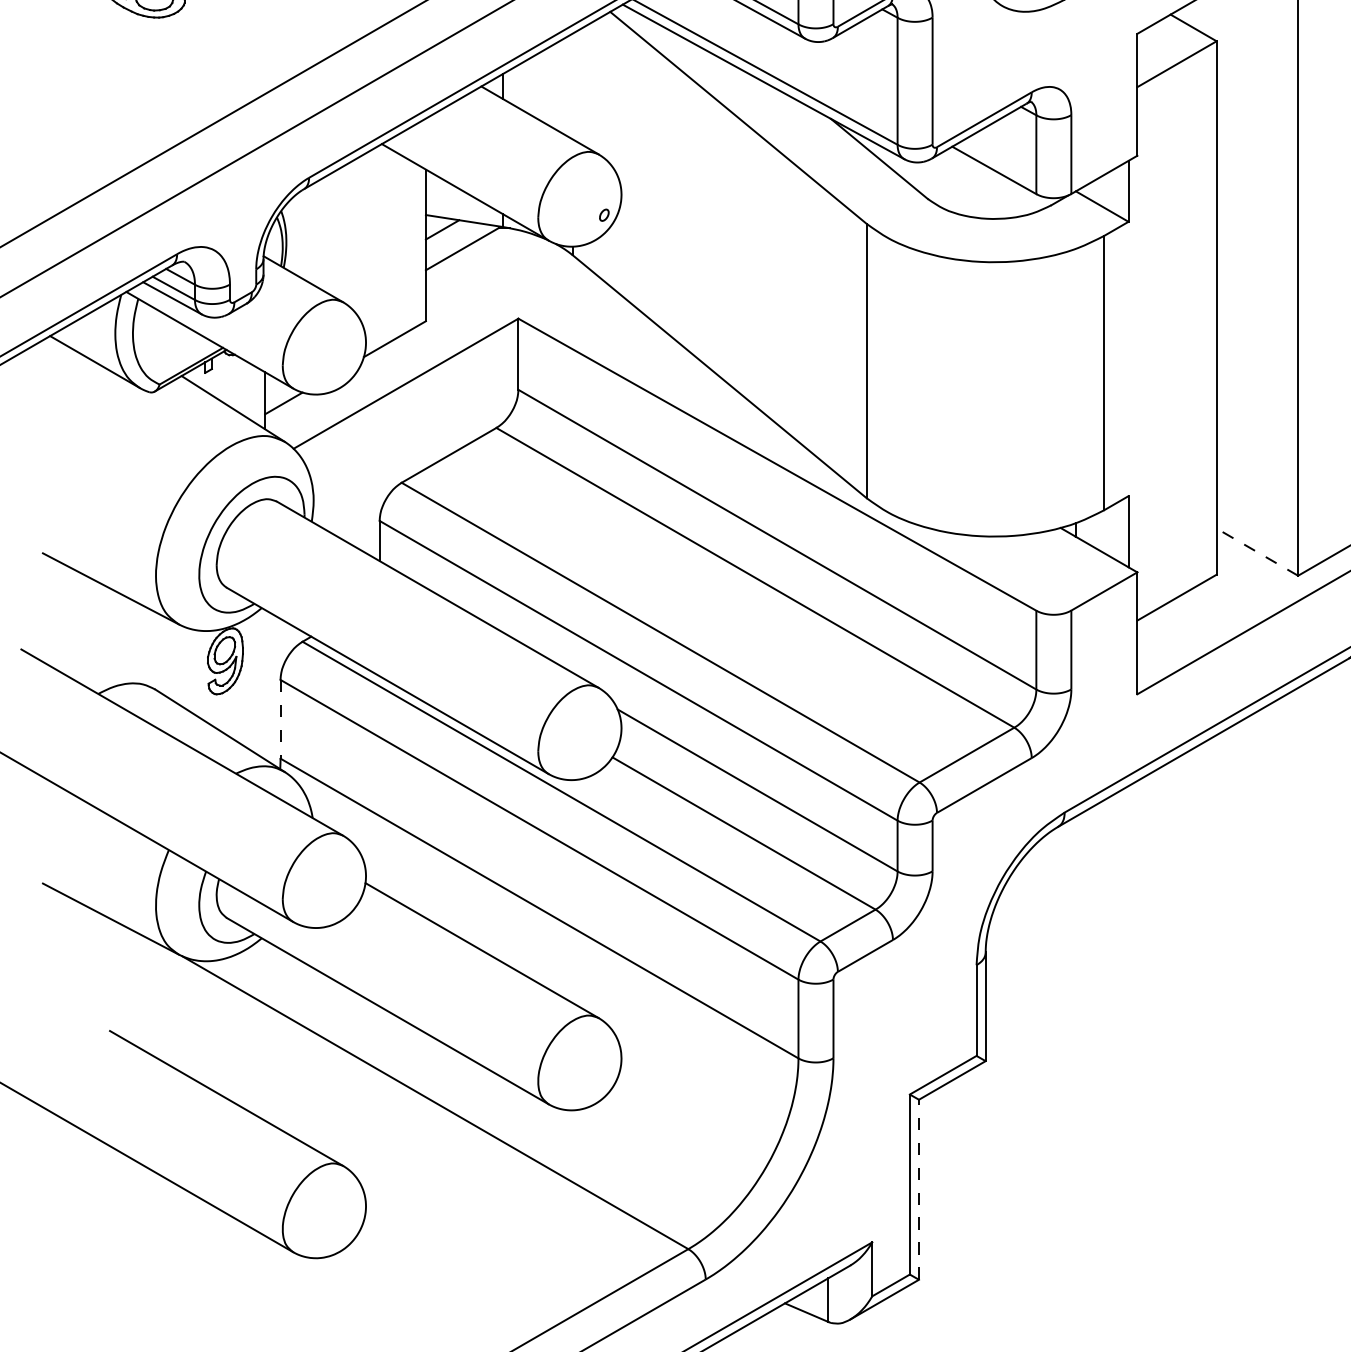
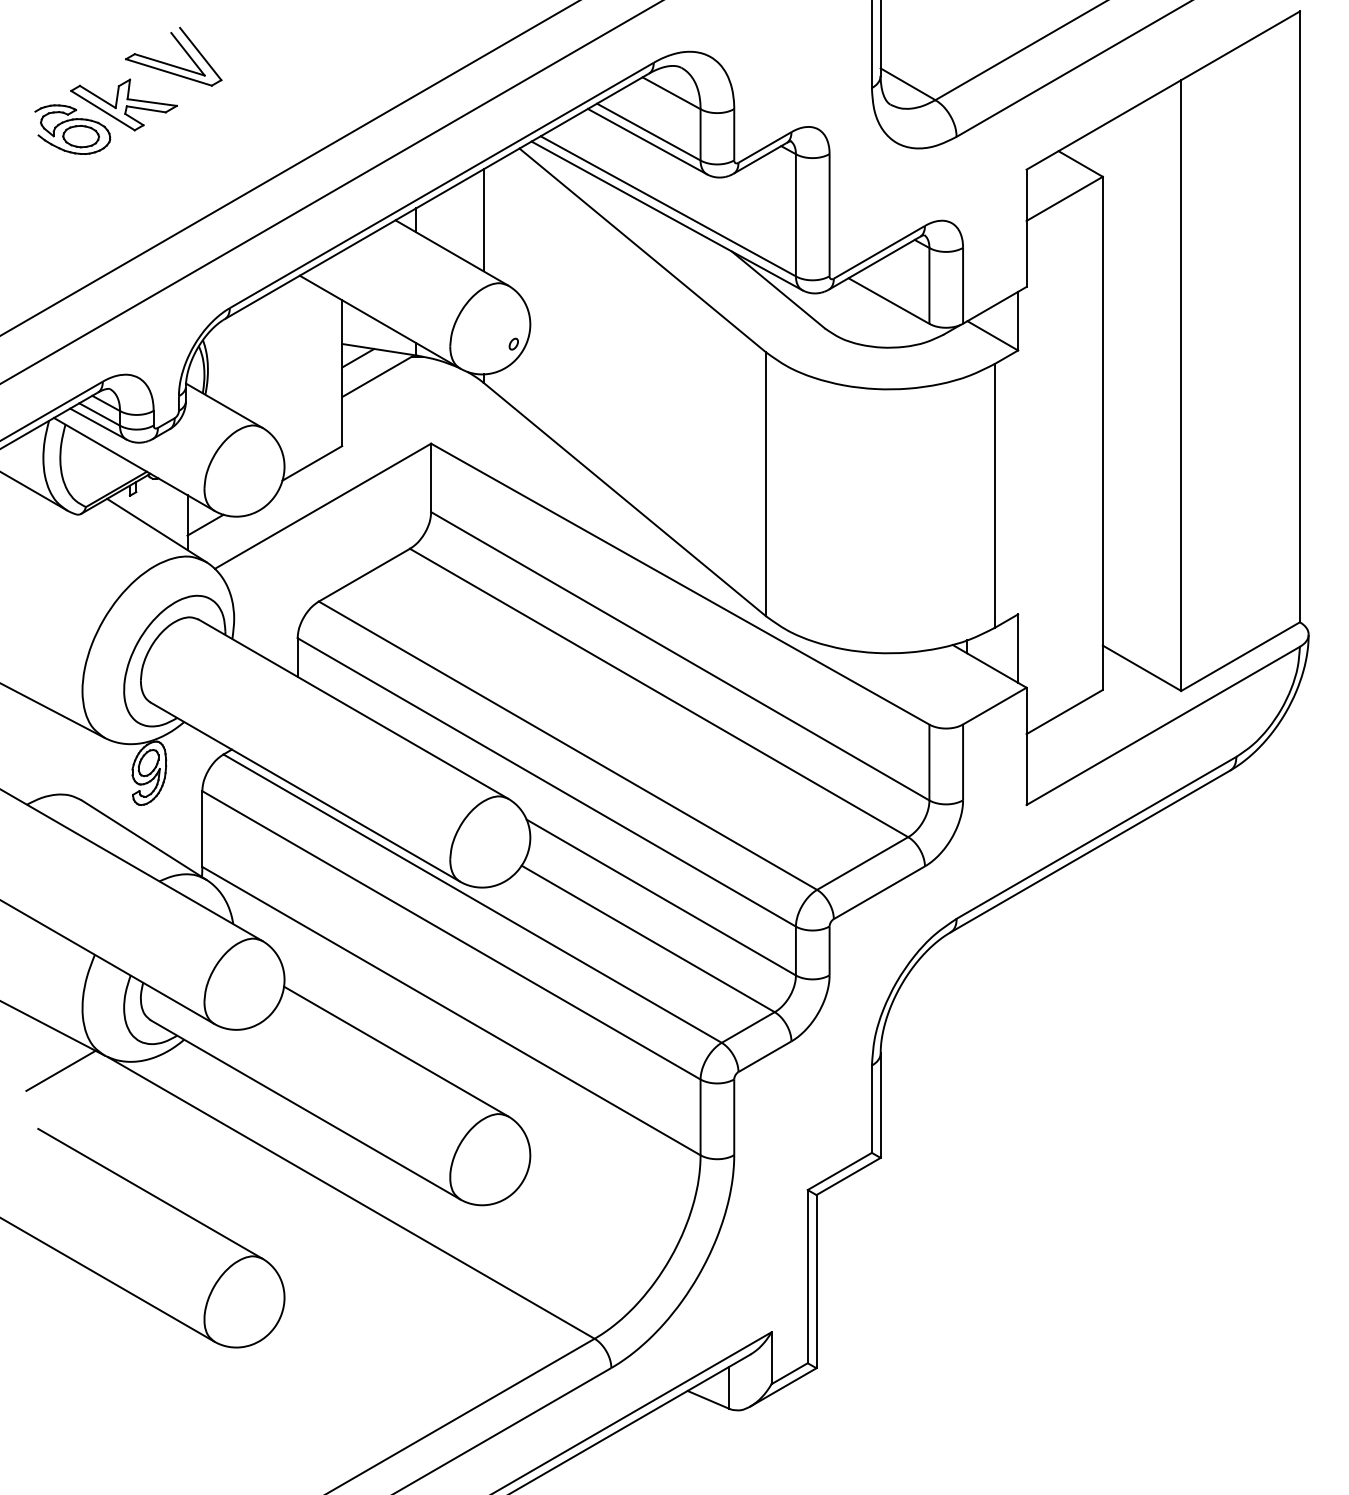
line: (572, 86) -> (483, 220), added
line: (1256, 552) -> (1141, 668), dashed -> solid
line: (280, 719) -> (202, 829), dashed -> solid
line: (133, 970) -> (60, 1070), added
line: (918, 1189) -> (816, 1281), dashed -> solid

